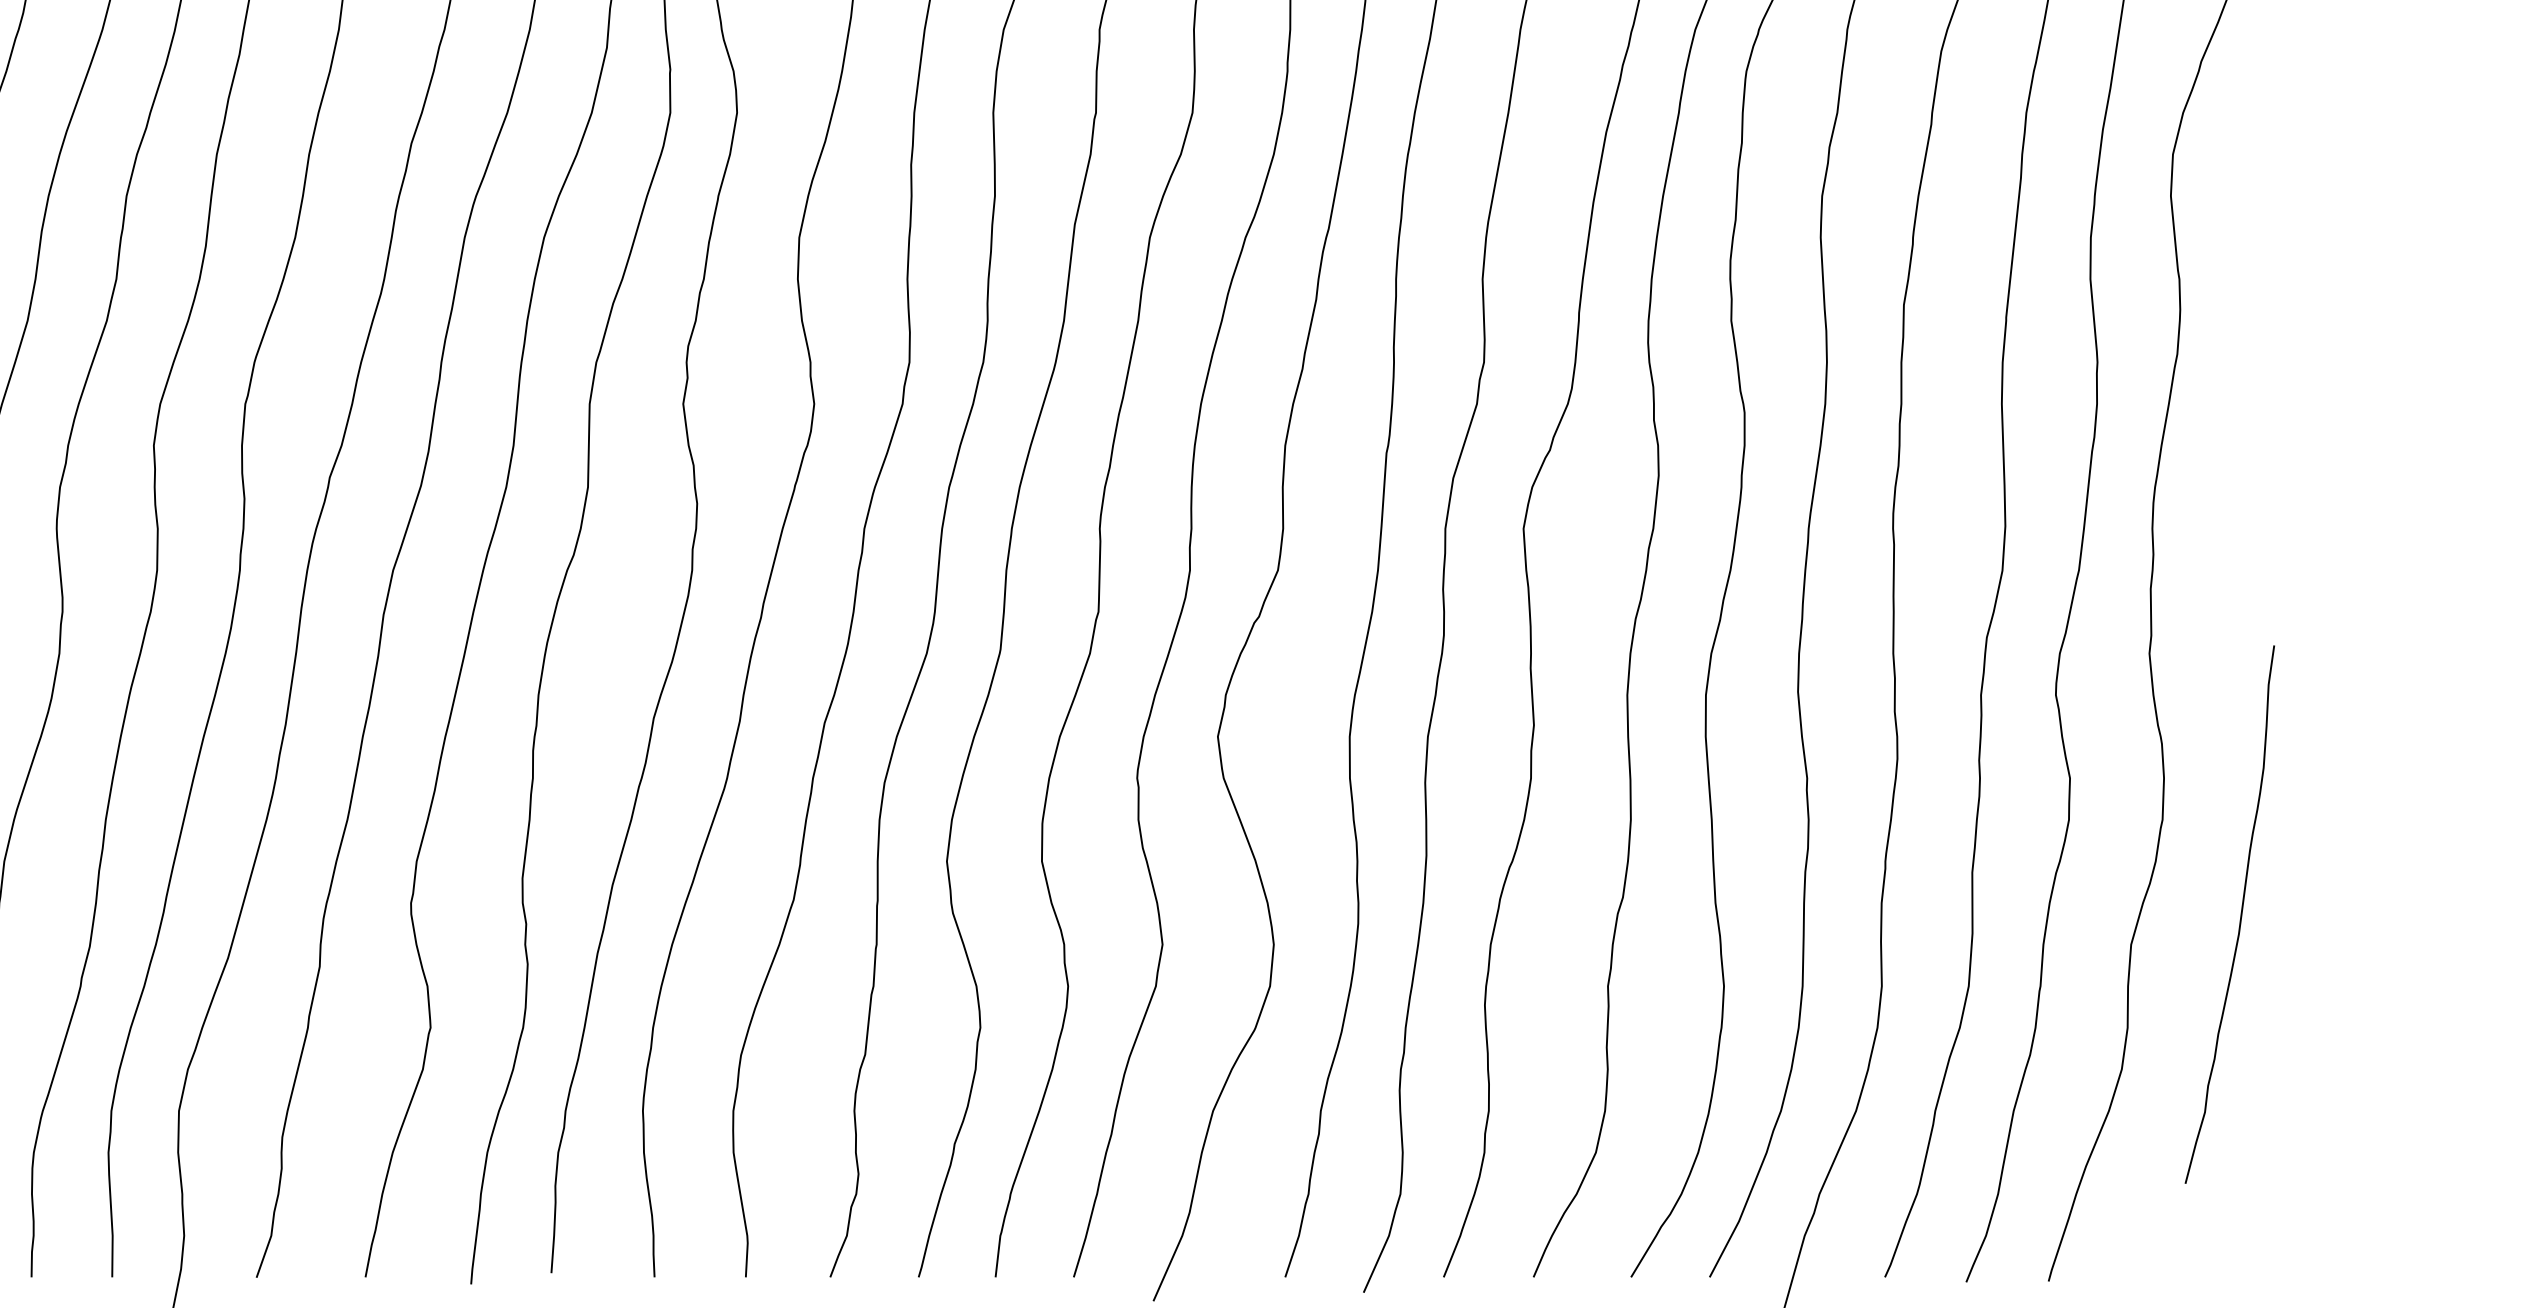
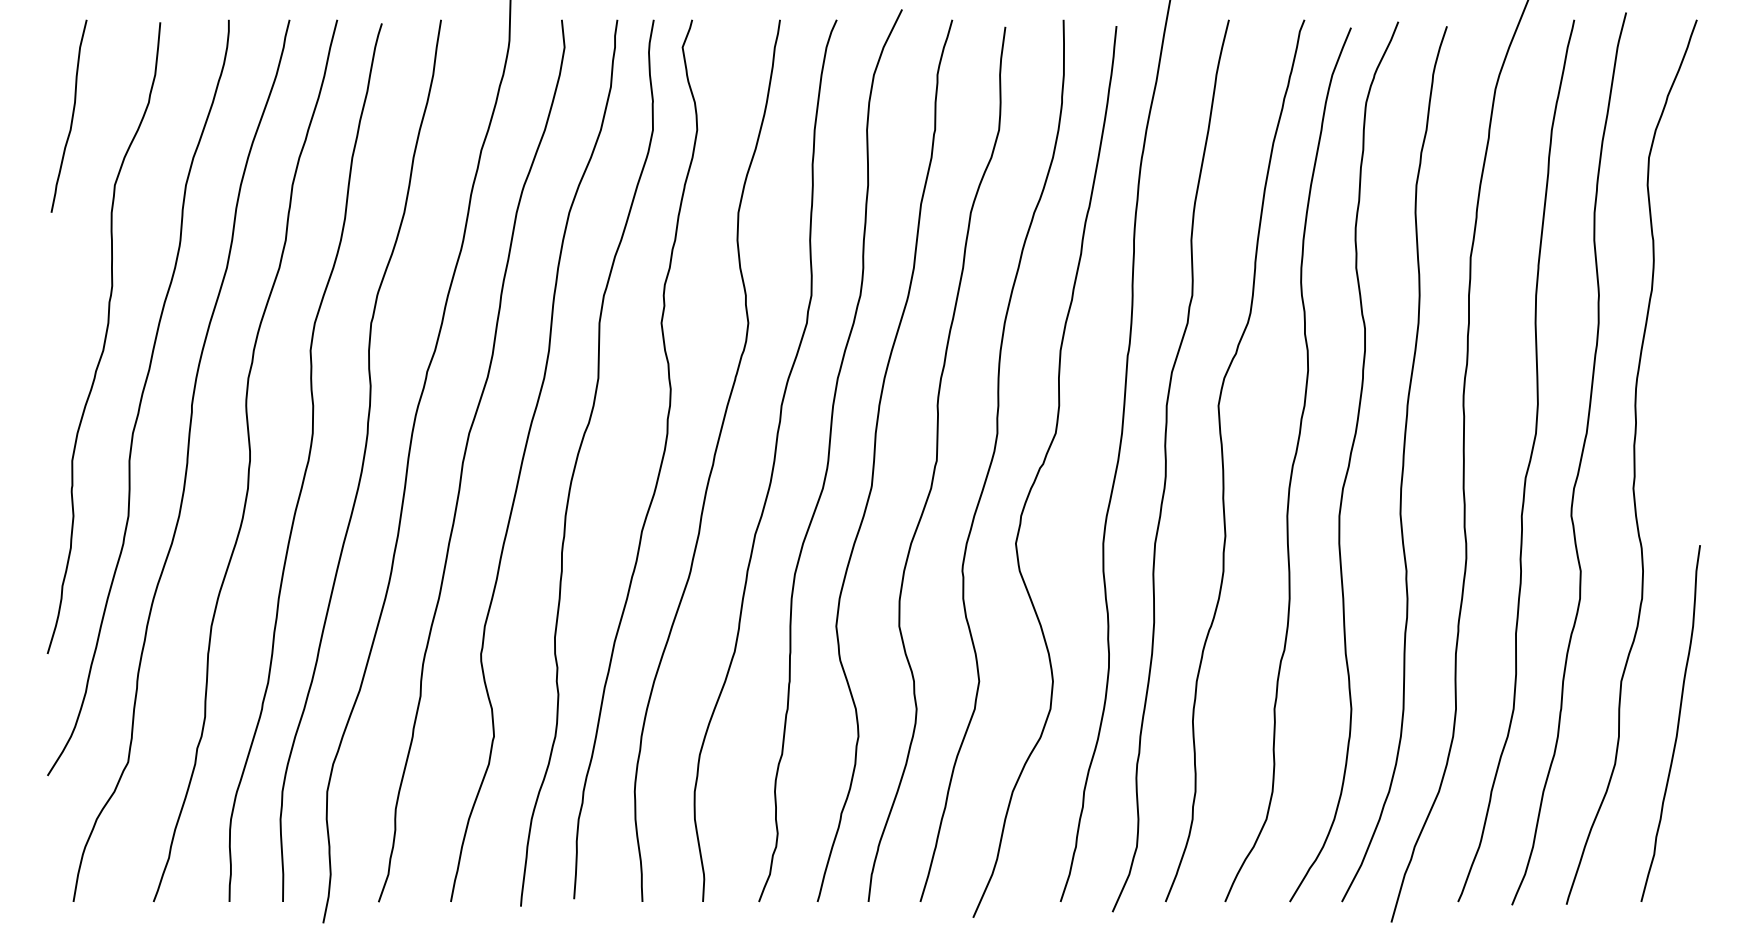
curve: (2240, 914) -> (1677, 723), moved

